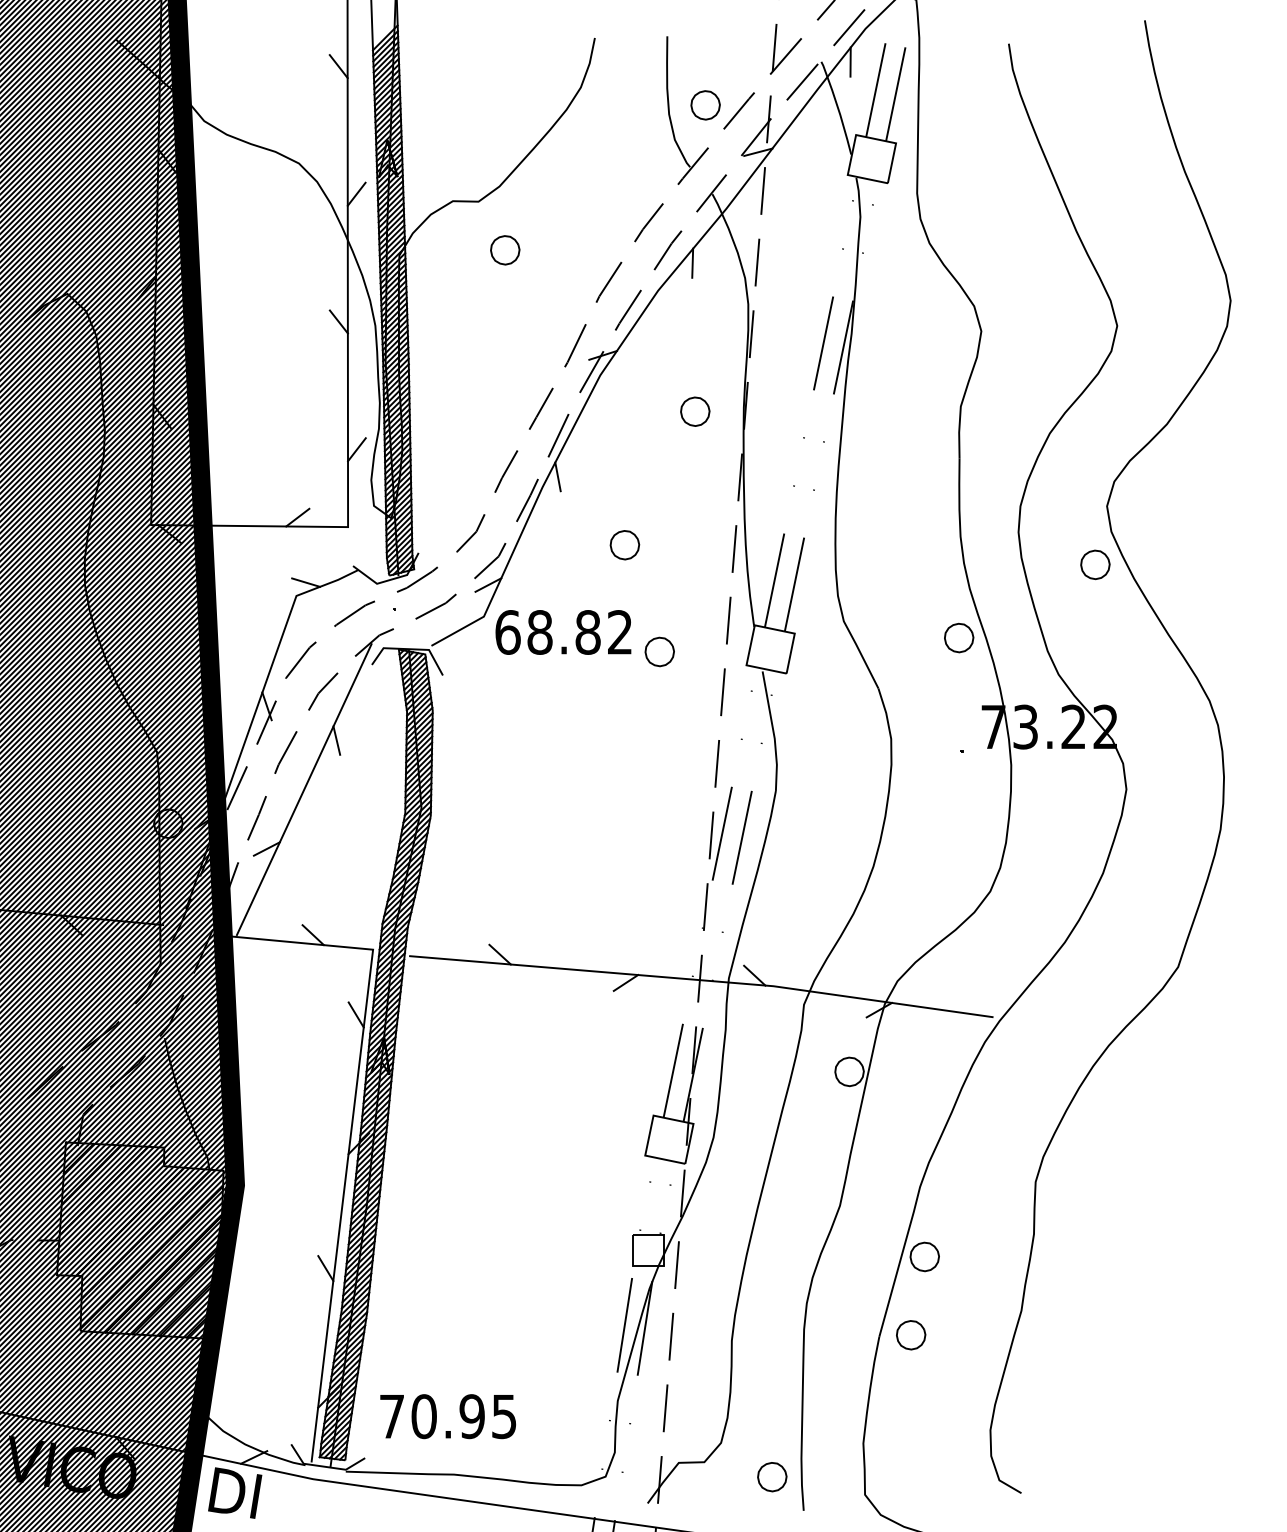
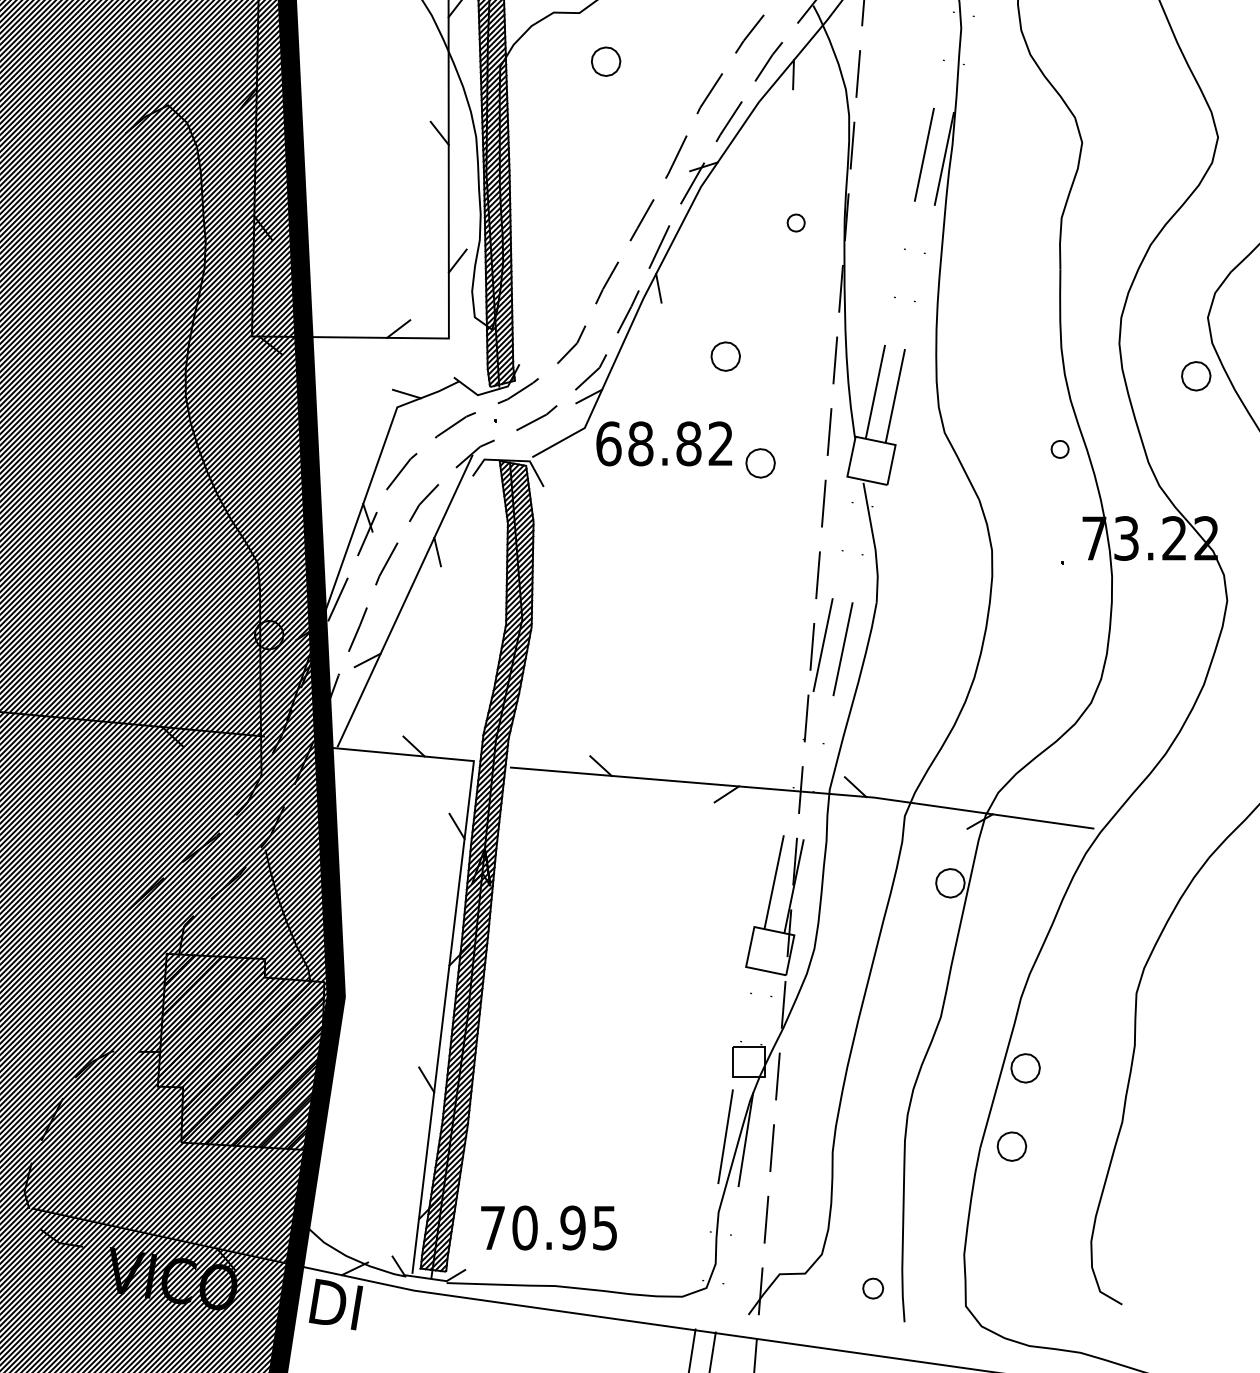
part: (695, 411) -> (796, 222), size x0.6
part: (959, 637) -> (1060, 448), size x0.6
part: (772, 1477) -> (873, 1288), size x0.7

